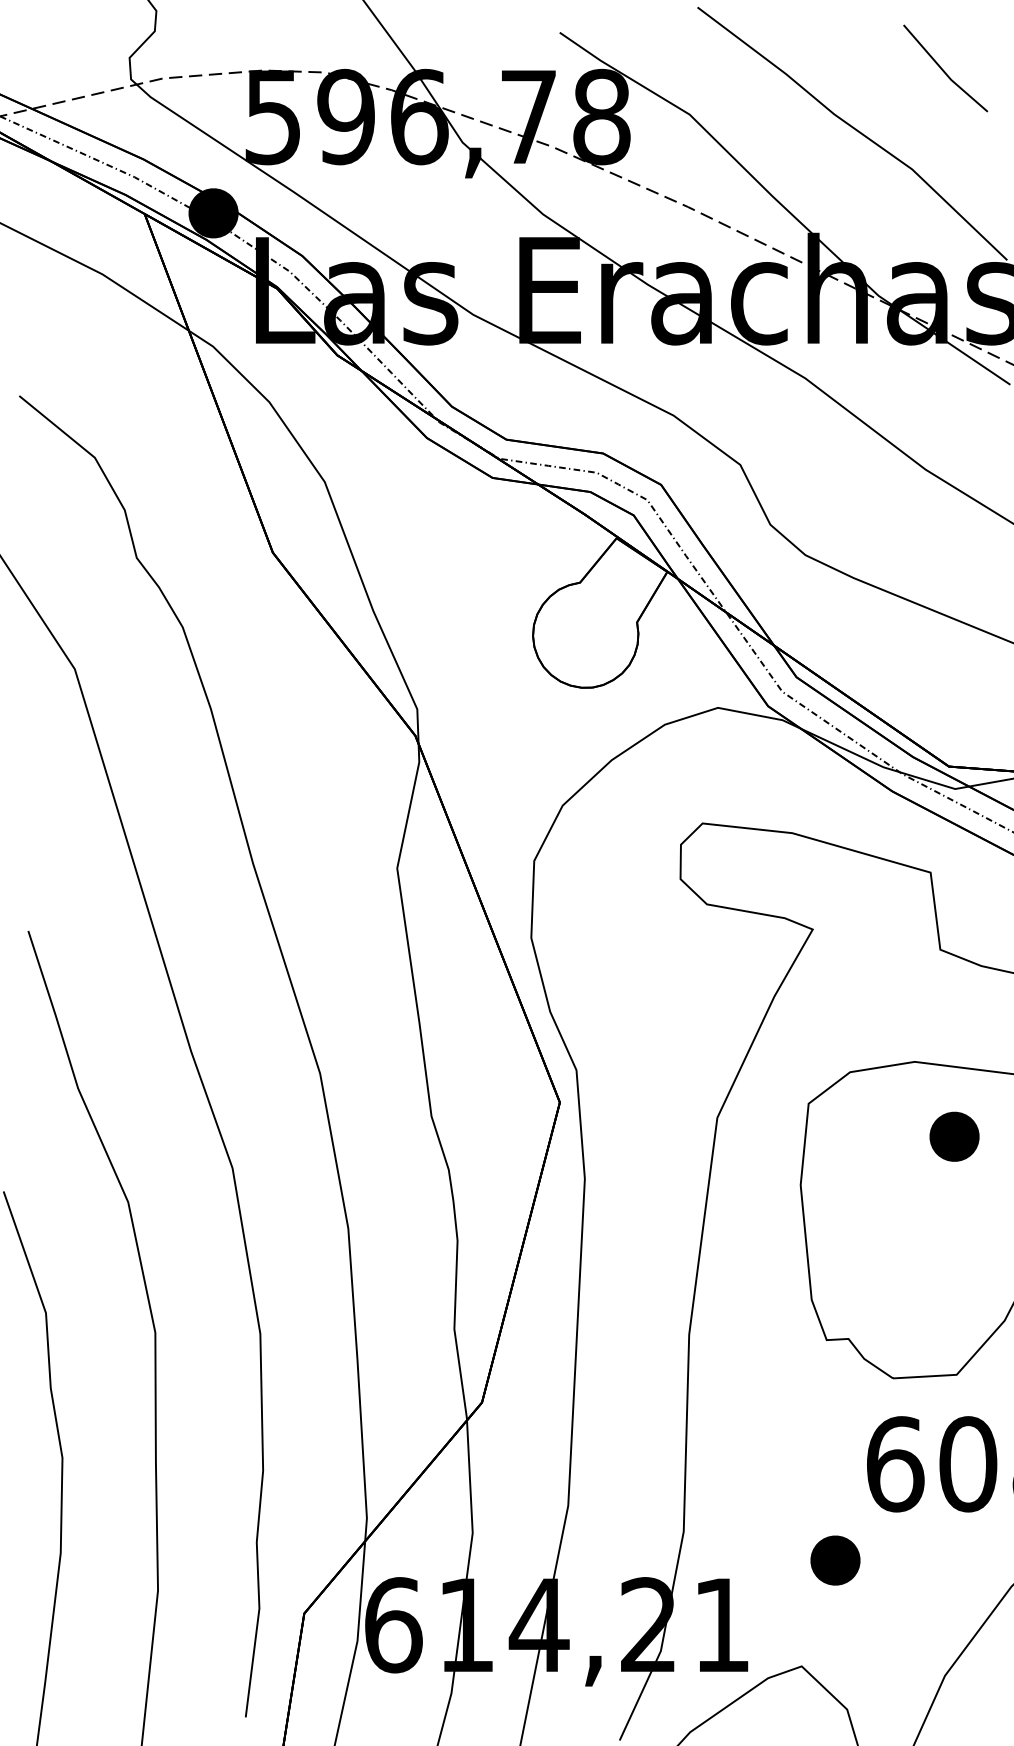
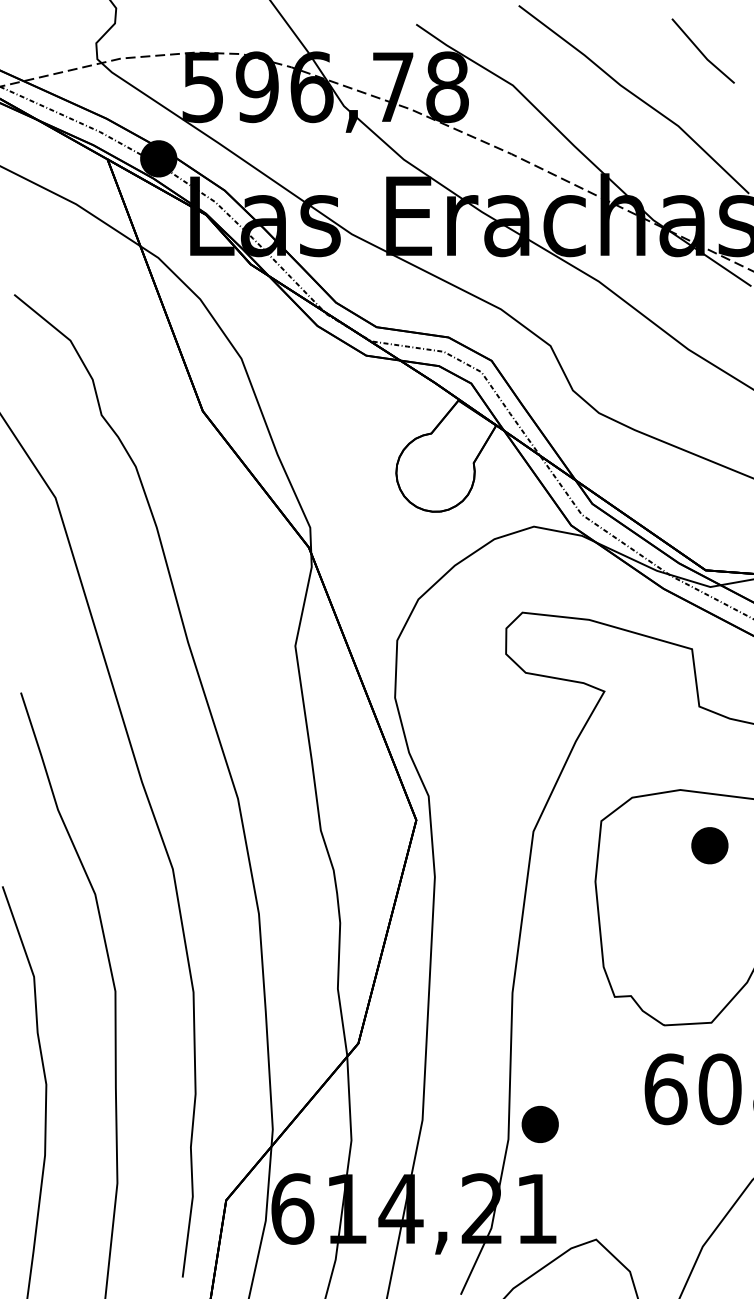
part: (835, 1560) -> (540, 1124), moved

